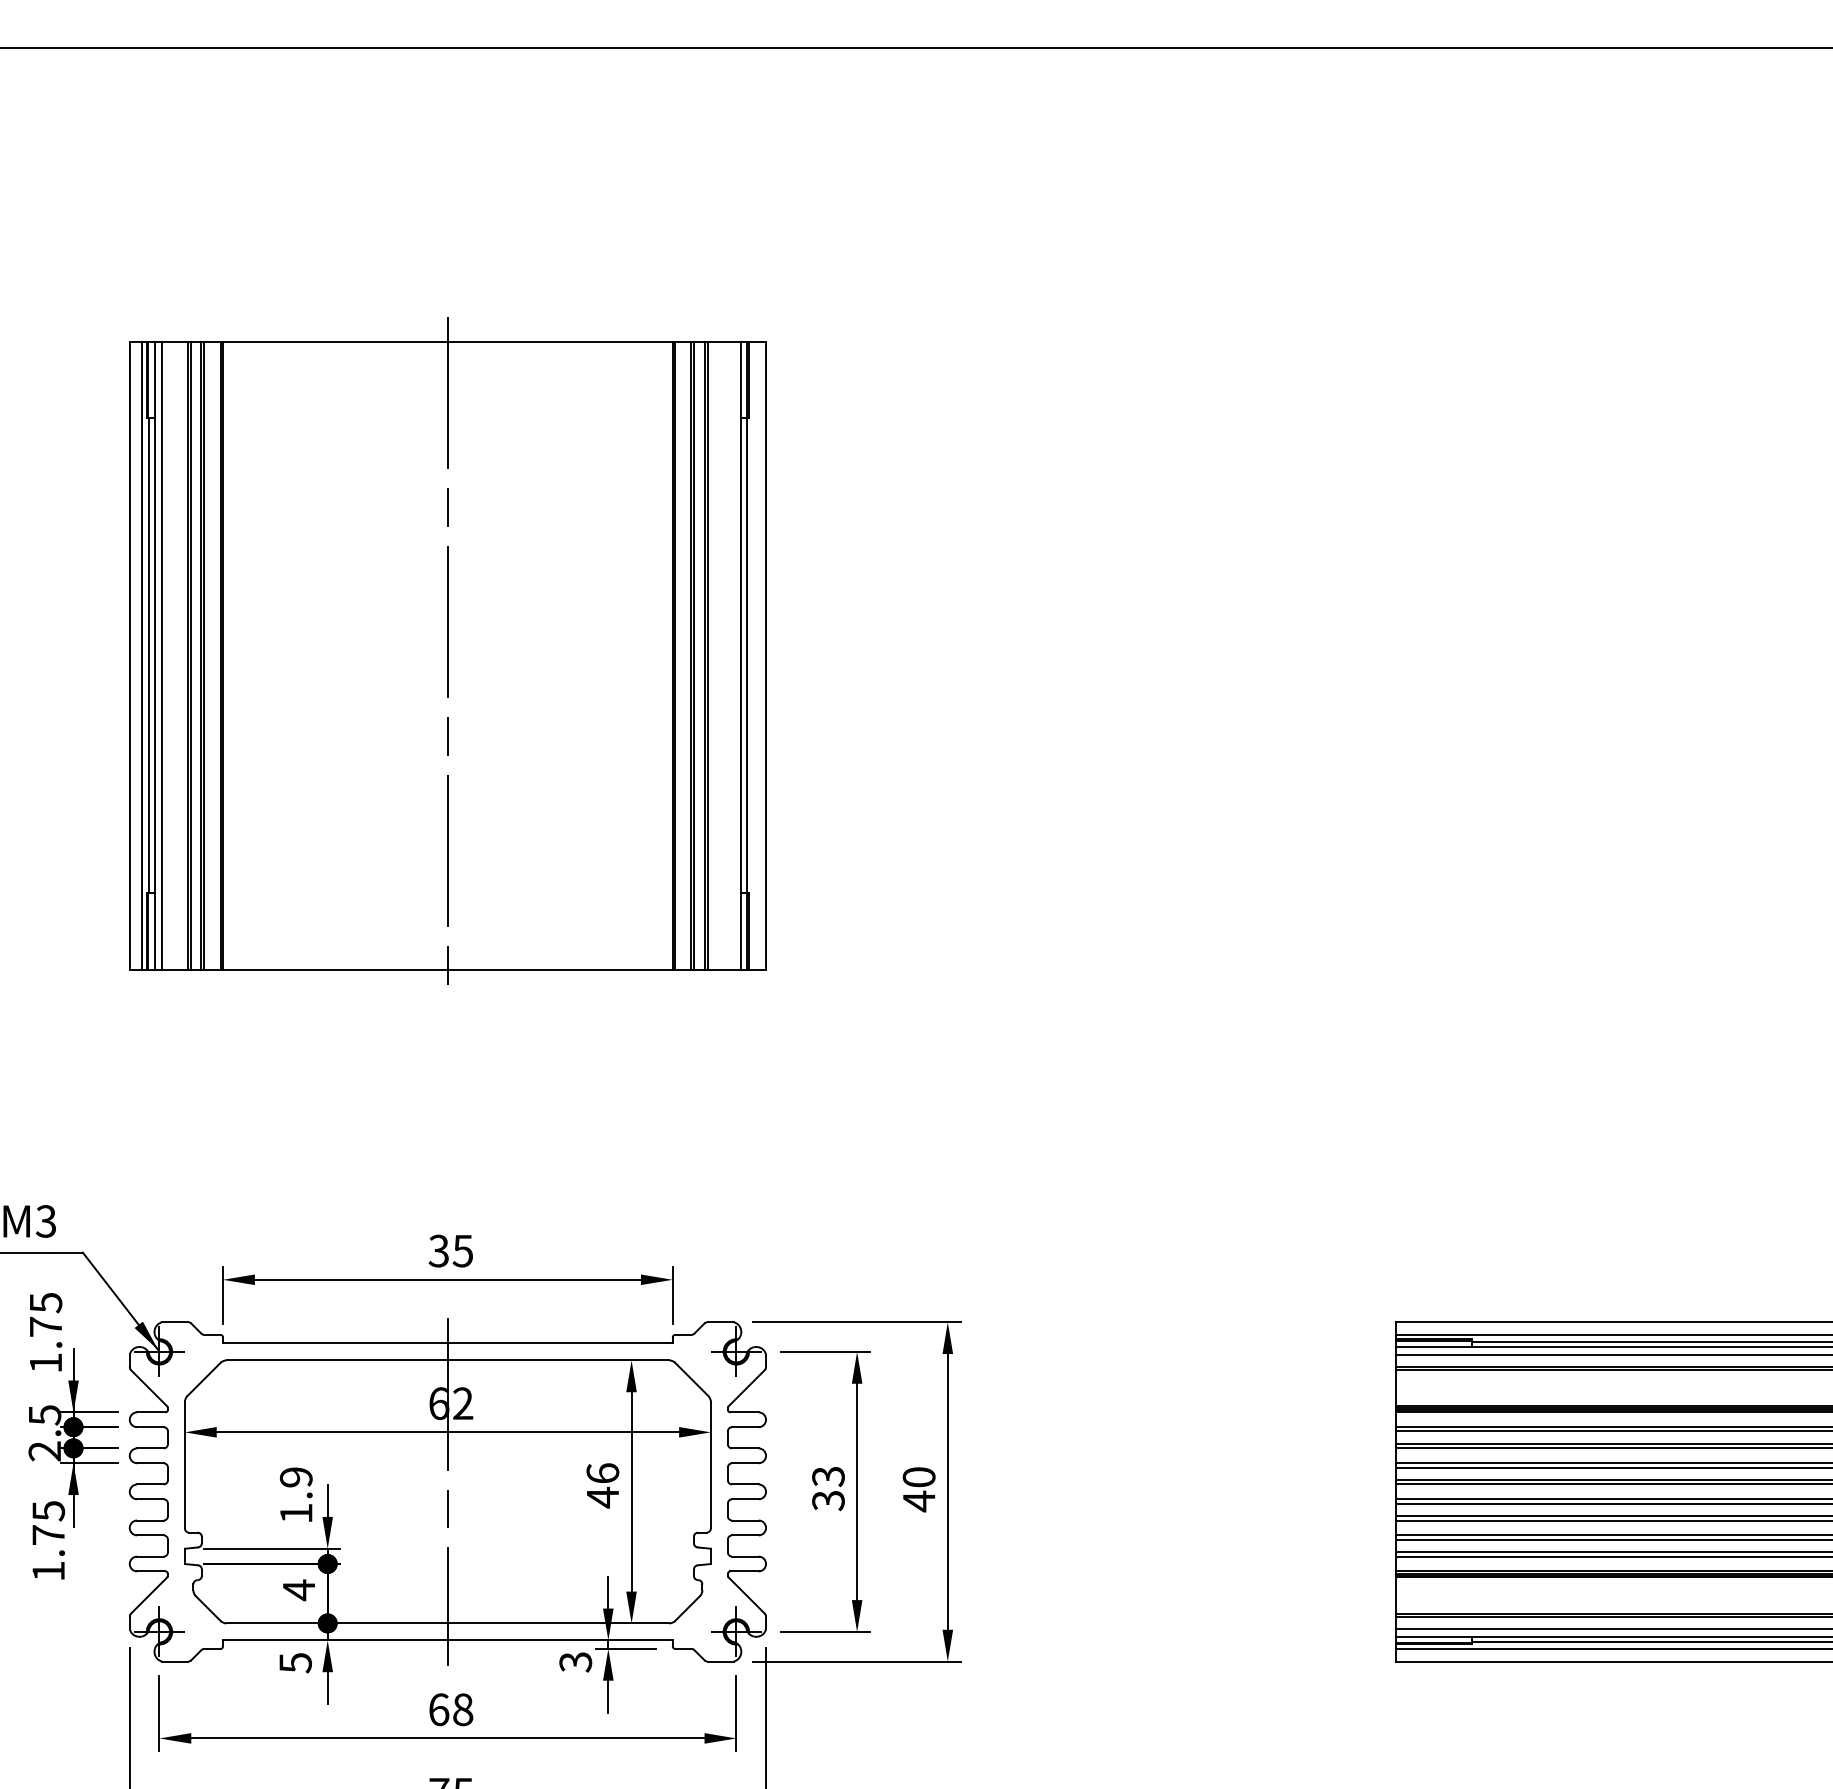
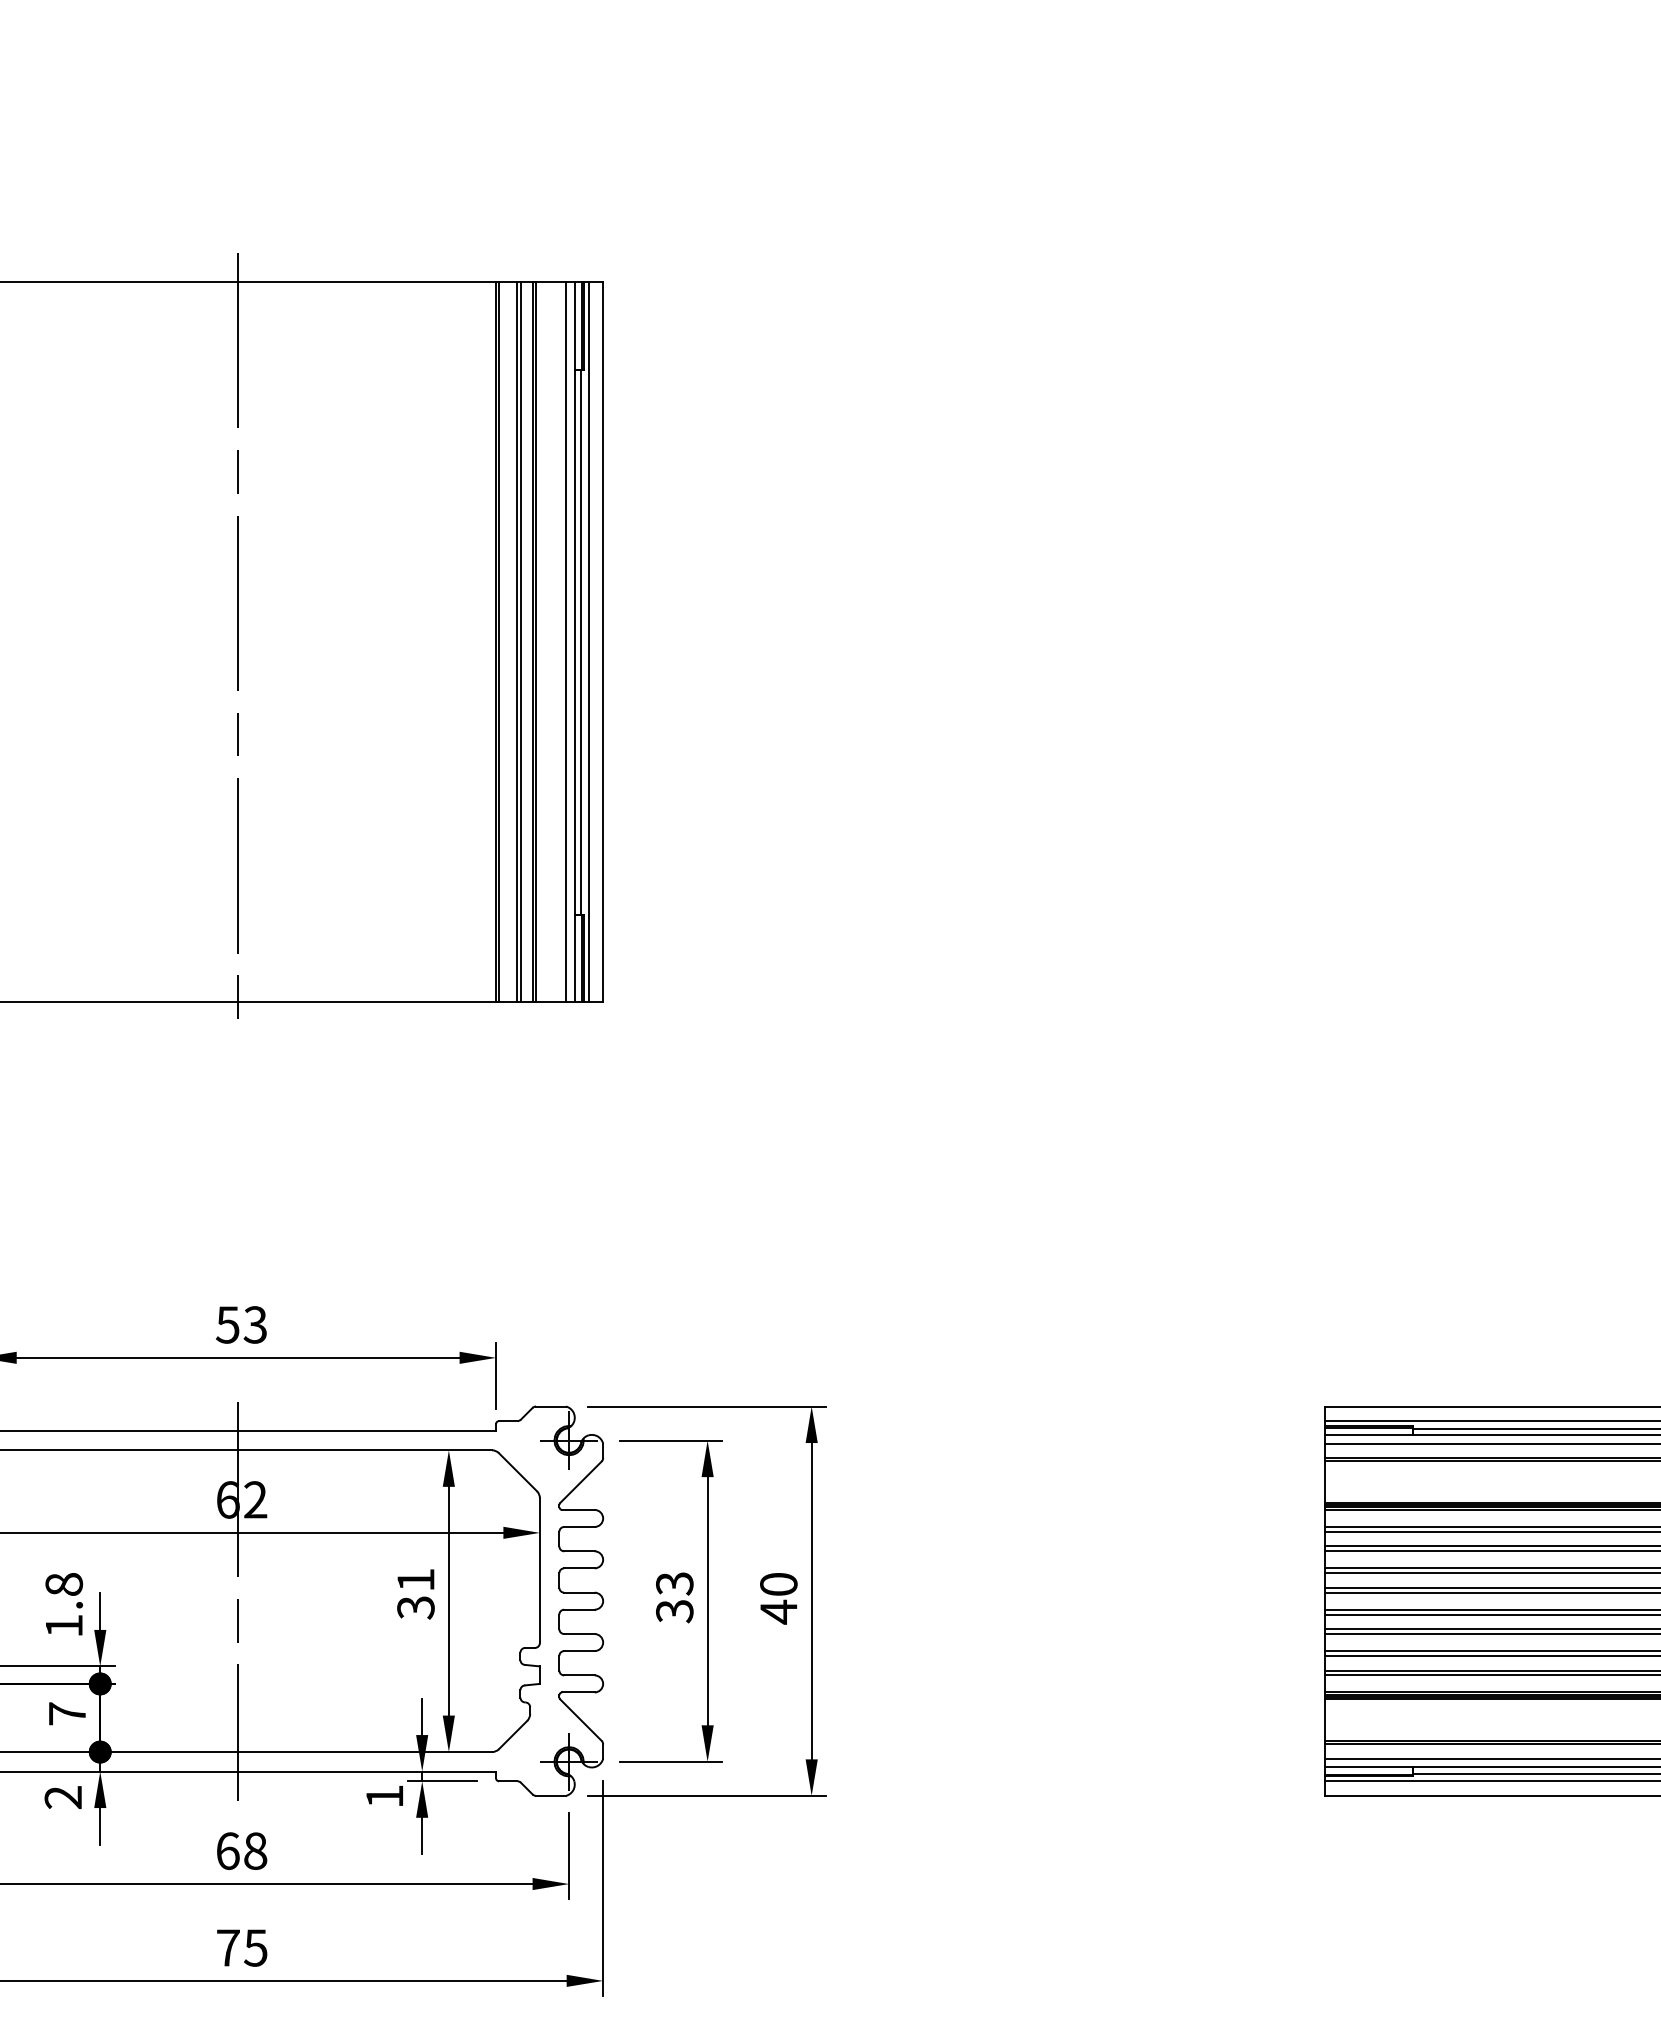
line: (733, 655) -> (565, 641), added
line: (753, 655) -> (588, 641), added
text: (450, 1250) -> (241, 1324), 35 -> 53
text: (295, 1477) -> (63, 1584), 1.9 -> 1.8
text: (602, 1485) -> (415, 1593), 46 -> 31
text: (298, 1590) -> (66, 1714), 4 -> 7
text: (575, 1662) -> (384, 1796), 3 -> 1
text: (295, 1663) -> (63, 1798), 5 -> 2

